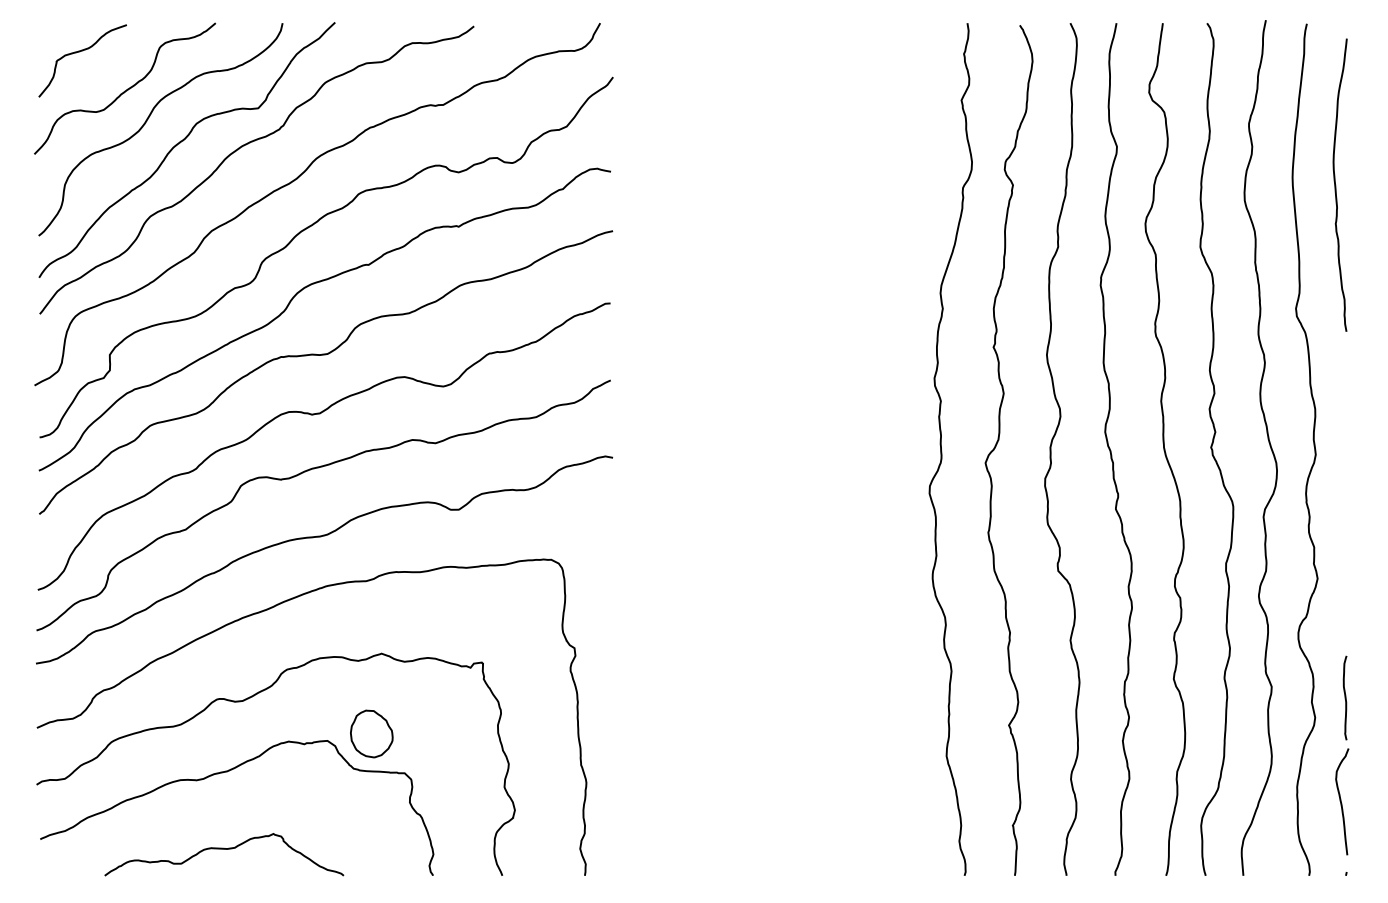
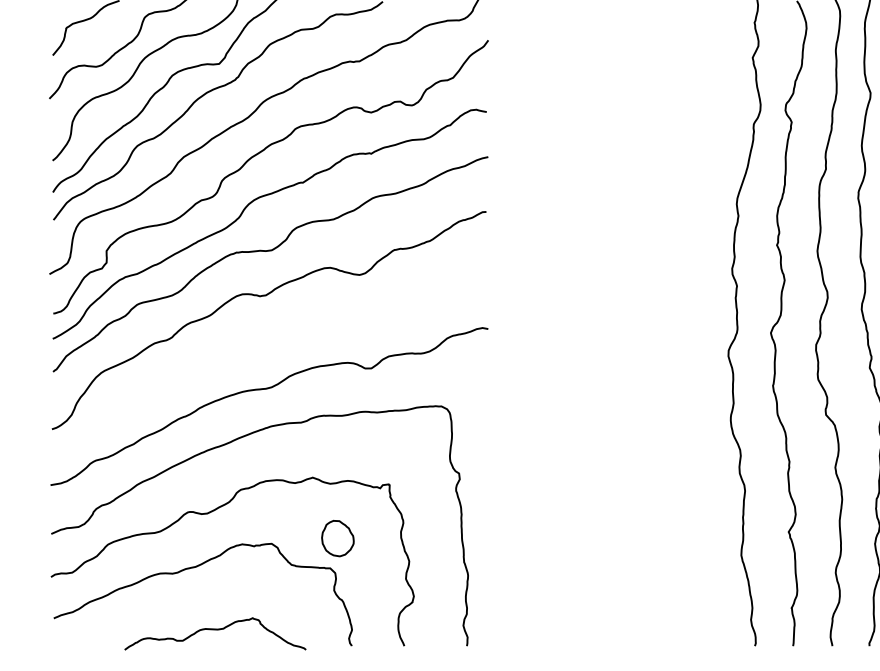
curve: (314, 469) -> (261, 337), removed
part: (371, 733) -> (337, 538), moved
curve: (224, 849) -> (215, 629), moved

